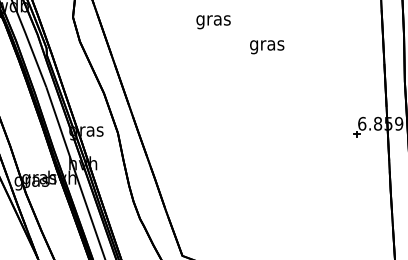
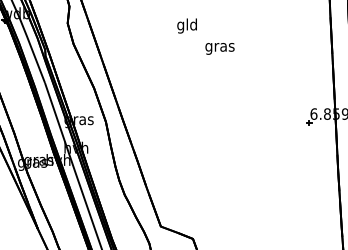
text: (212, 19) -> (186, 25), gras -> gld
text: (266, 46) -> (219, 48), moved

